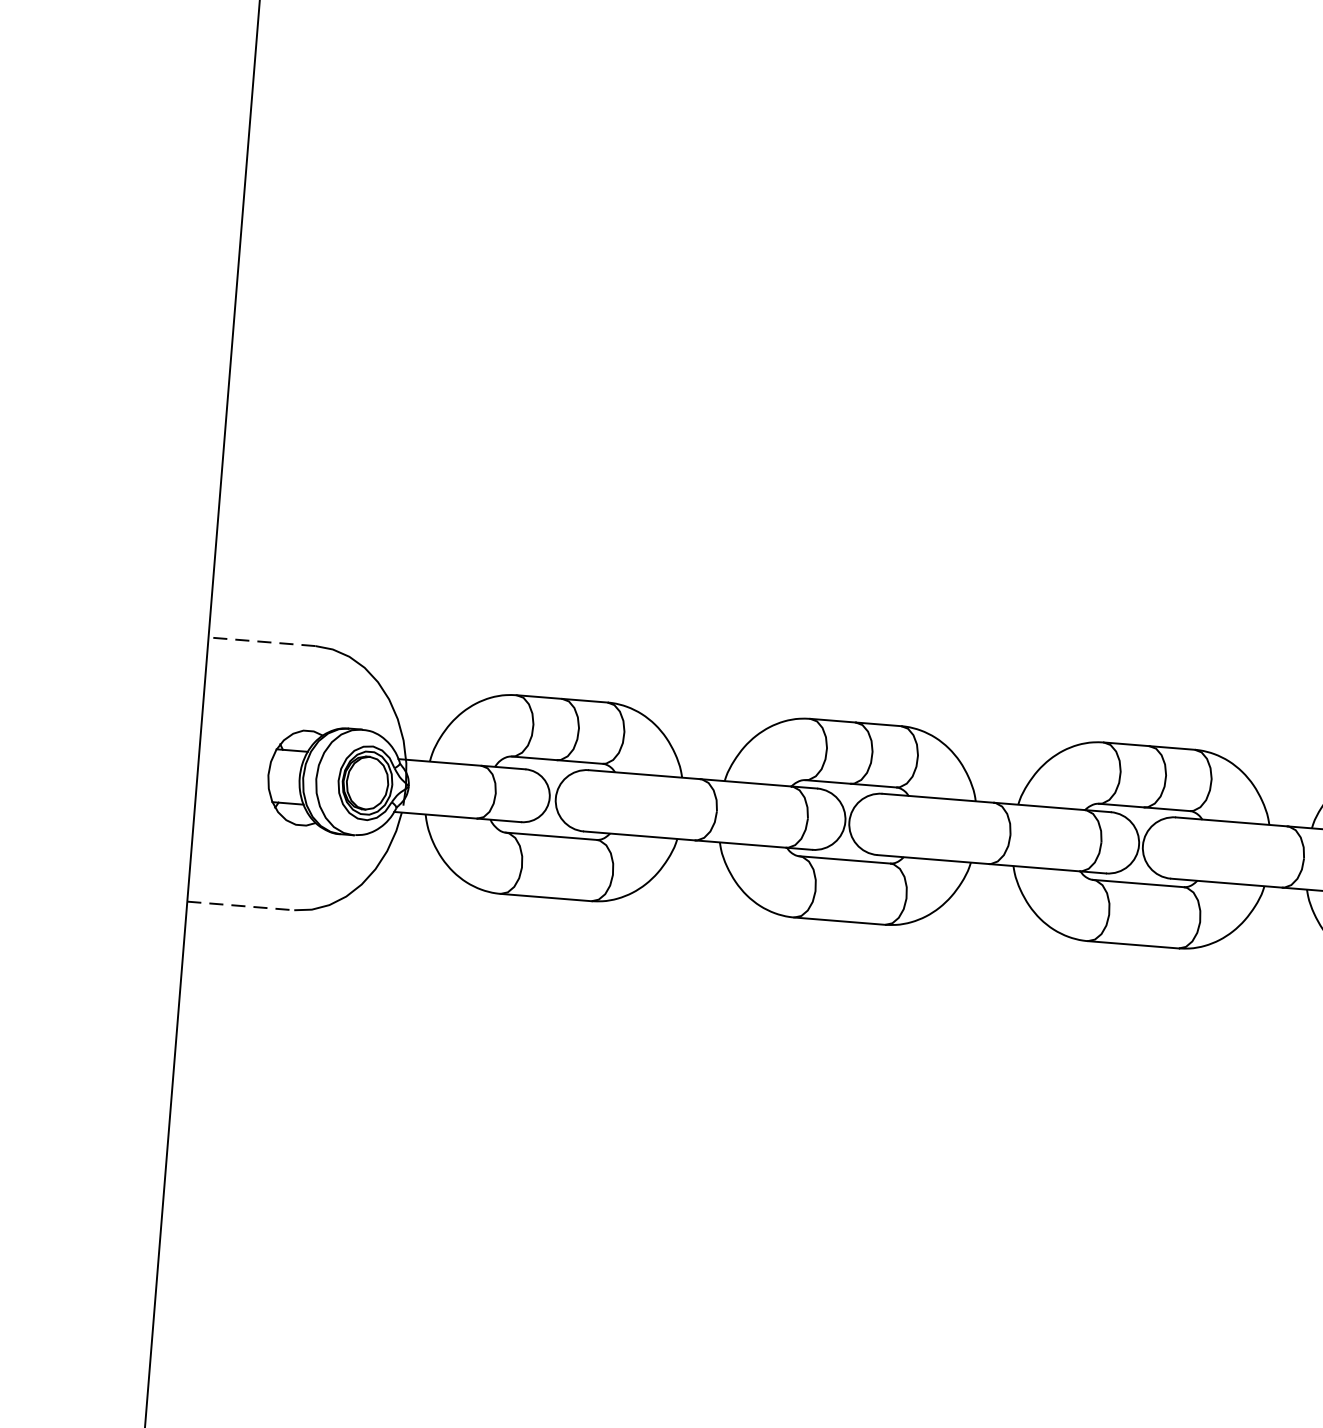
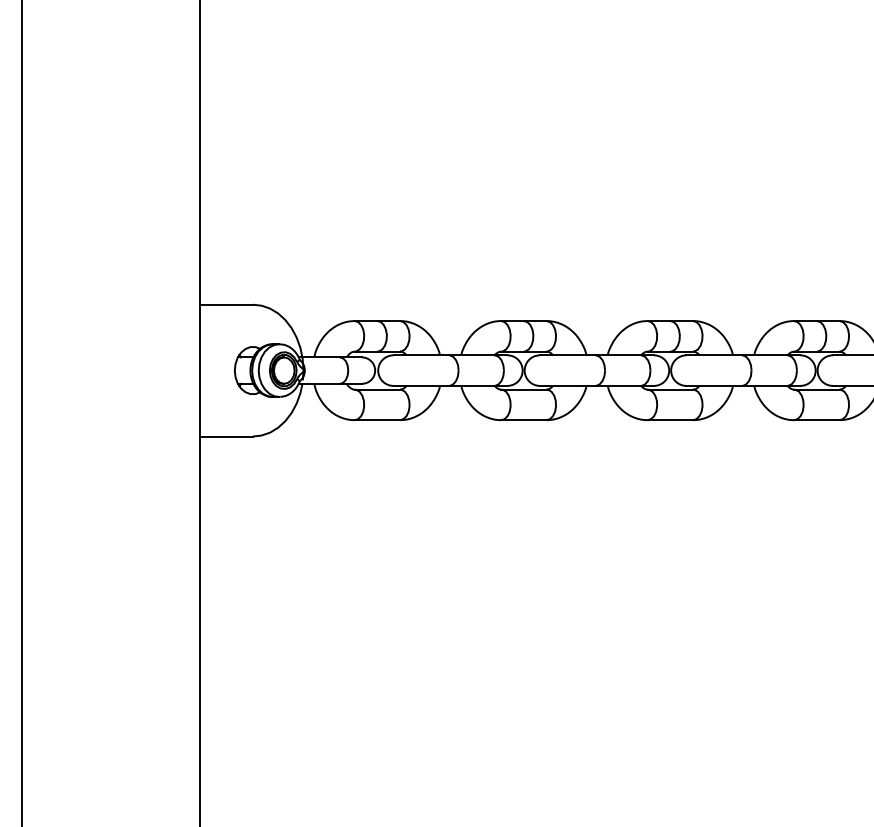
line: (262, 641) -> (226, 304), dashed -> solid
line: (241, 905) -> (226, 436), dashed -> solid

